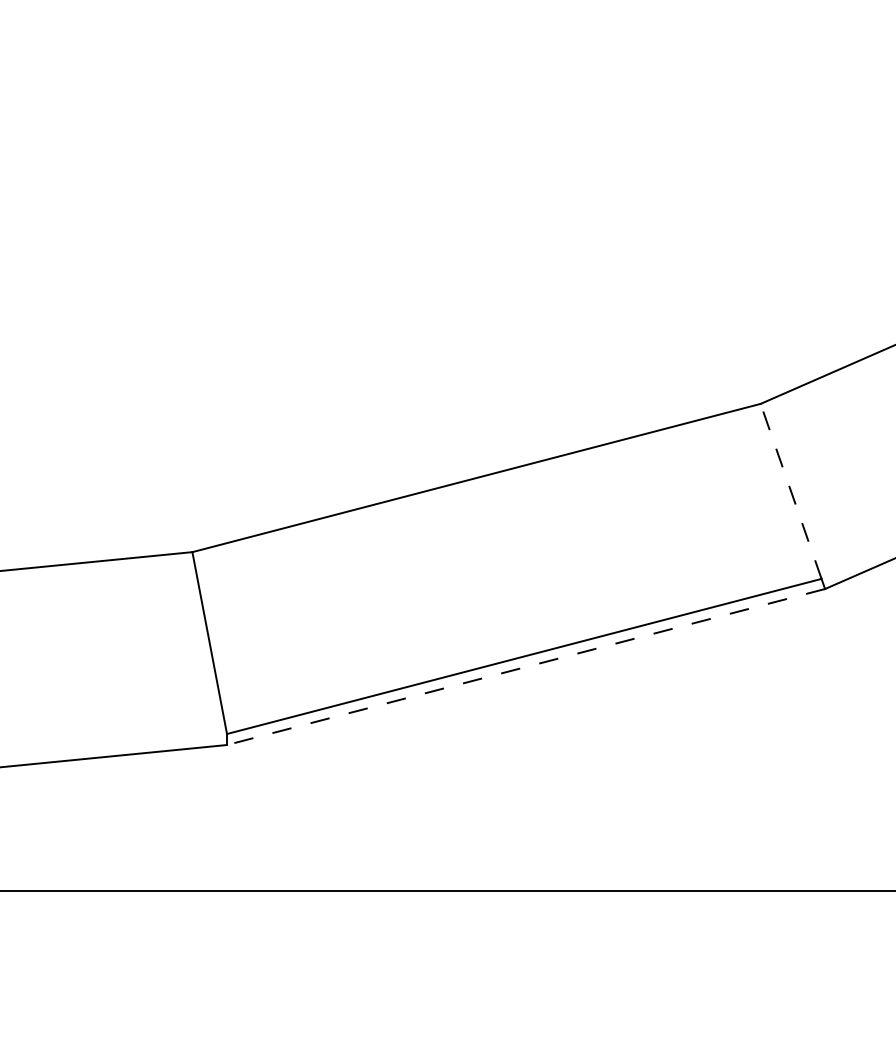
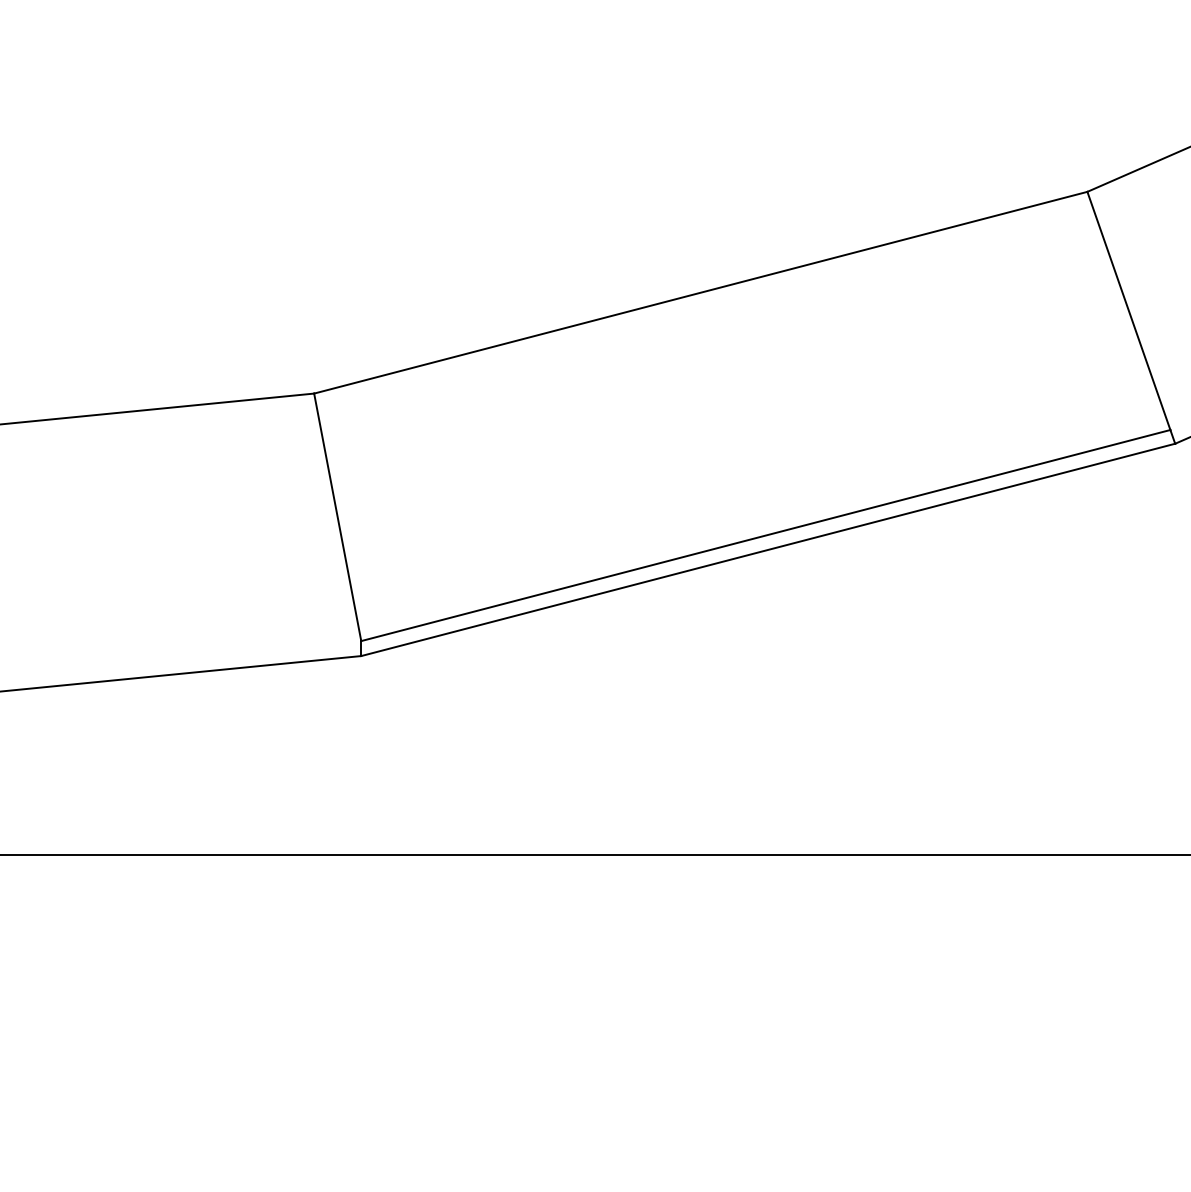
line: (791, 491) -> (1129, 311), dashed -> solid
line: (525, 667) -> (767, 550), dashed -> solid

